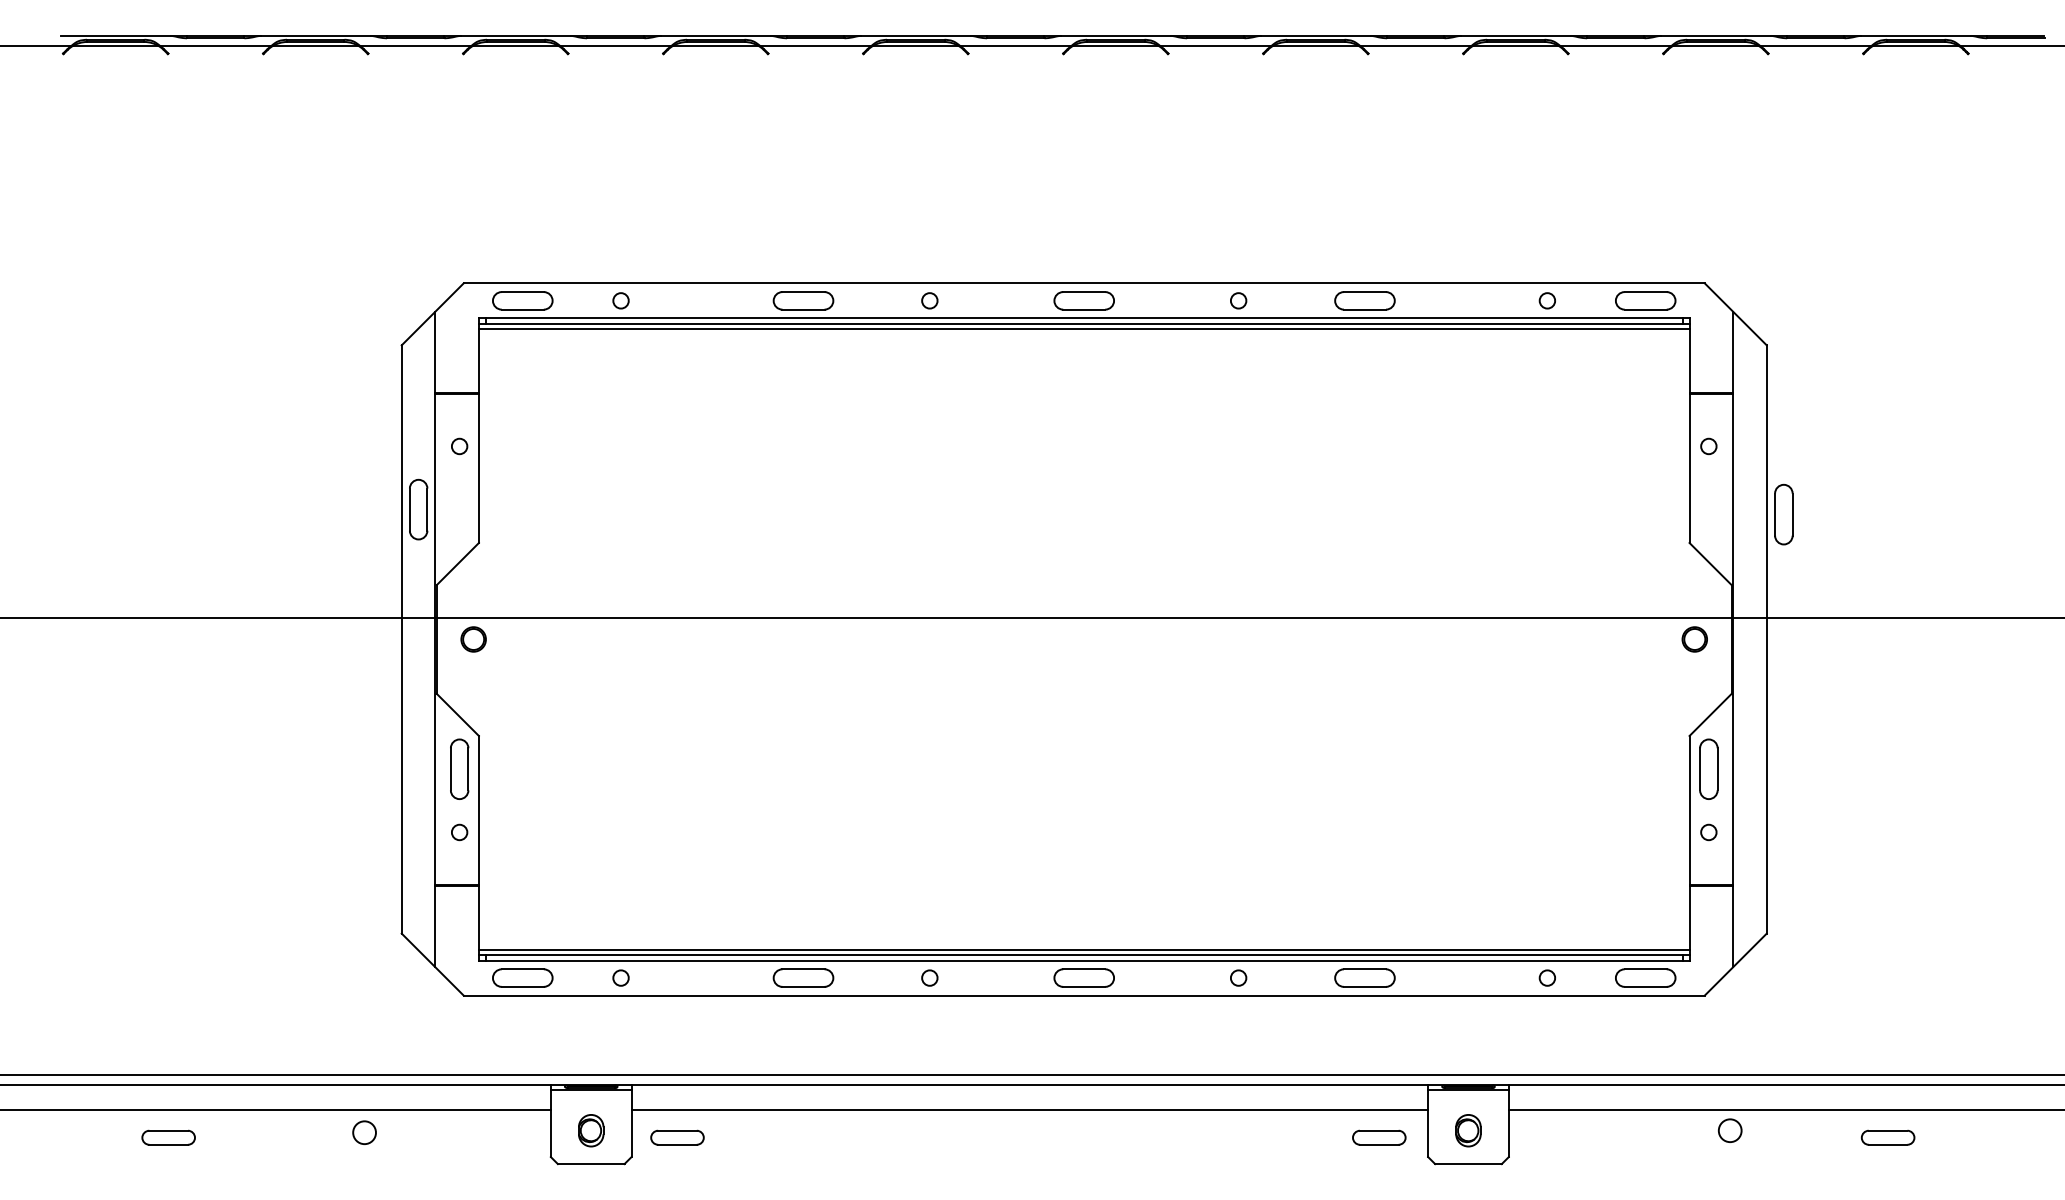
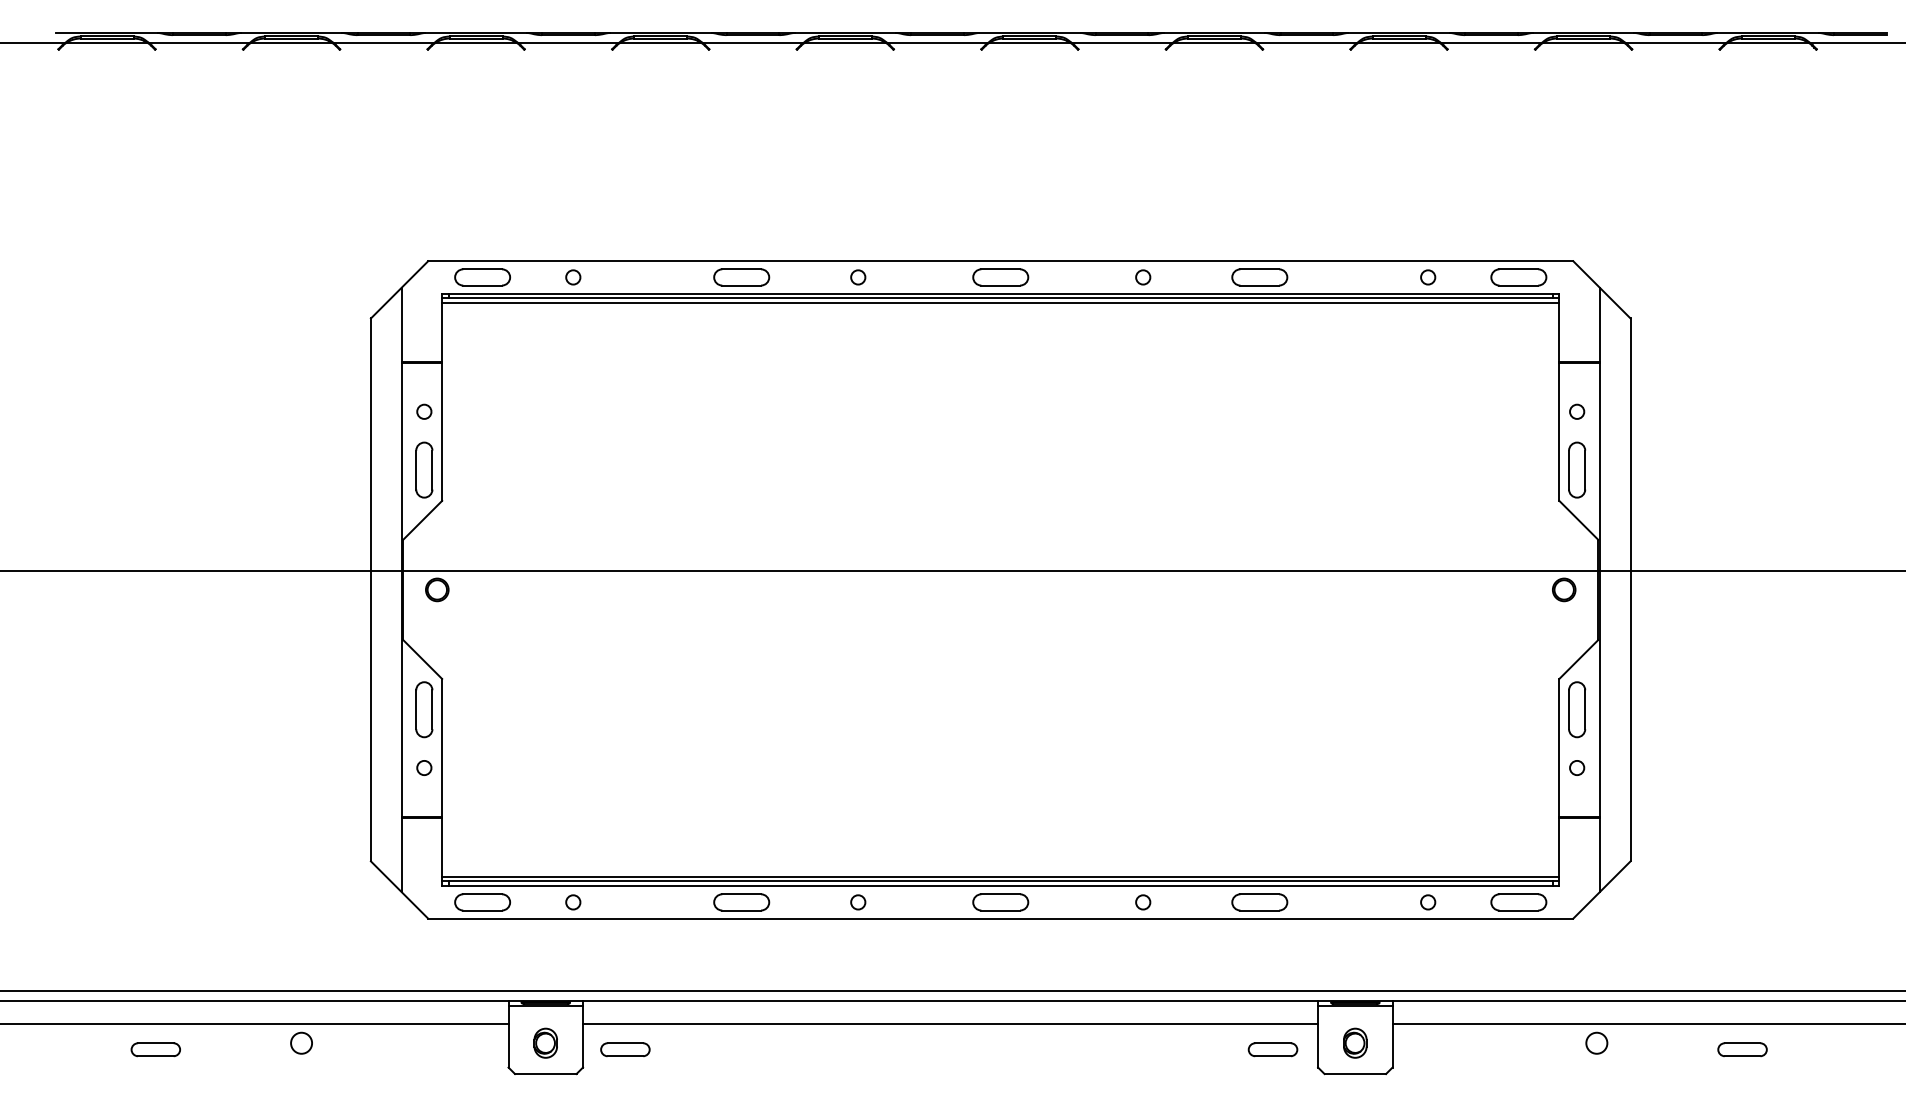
part: (418, 509) -> (424, 469), moved
part: (1783, 514) -> (1576, 469), moved
circle: (364, 1132) -> (301, 1043), moved

